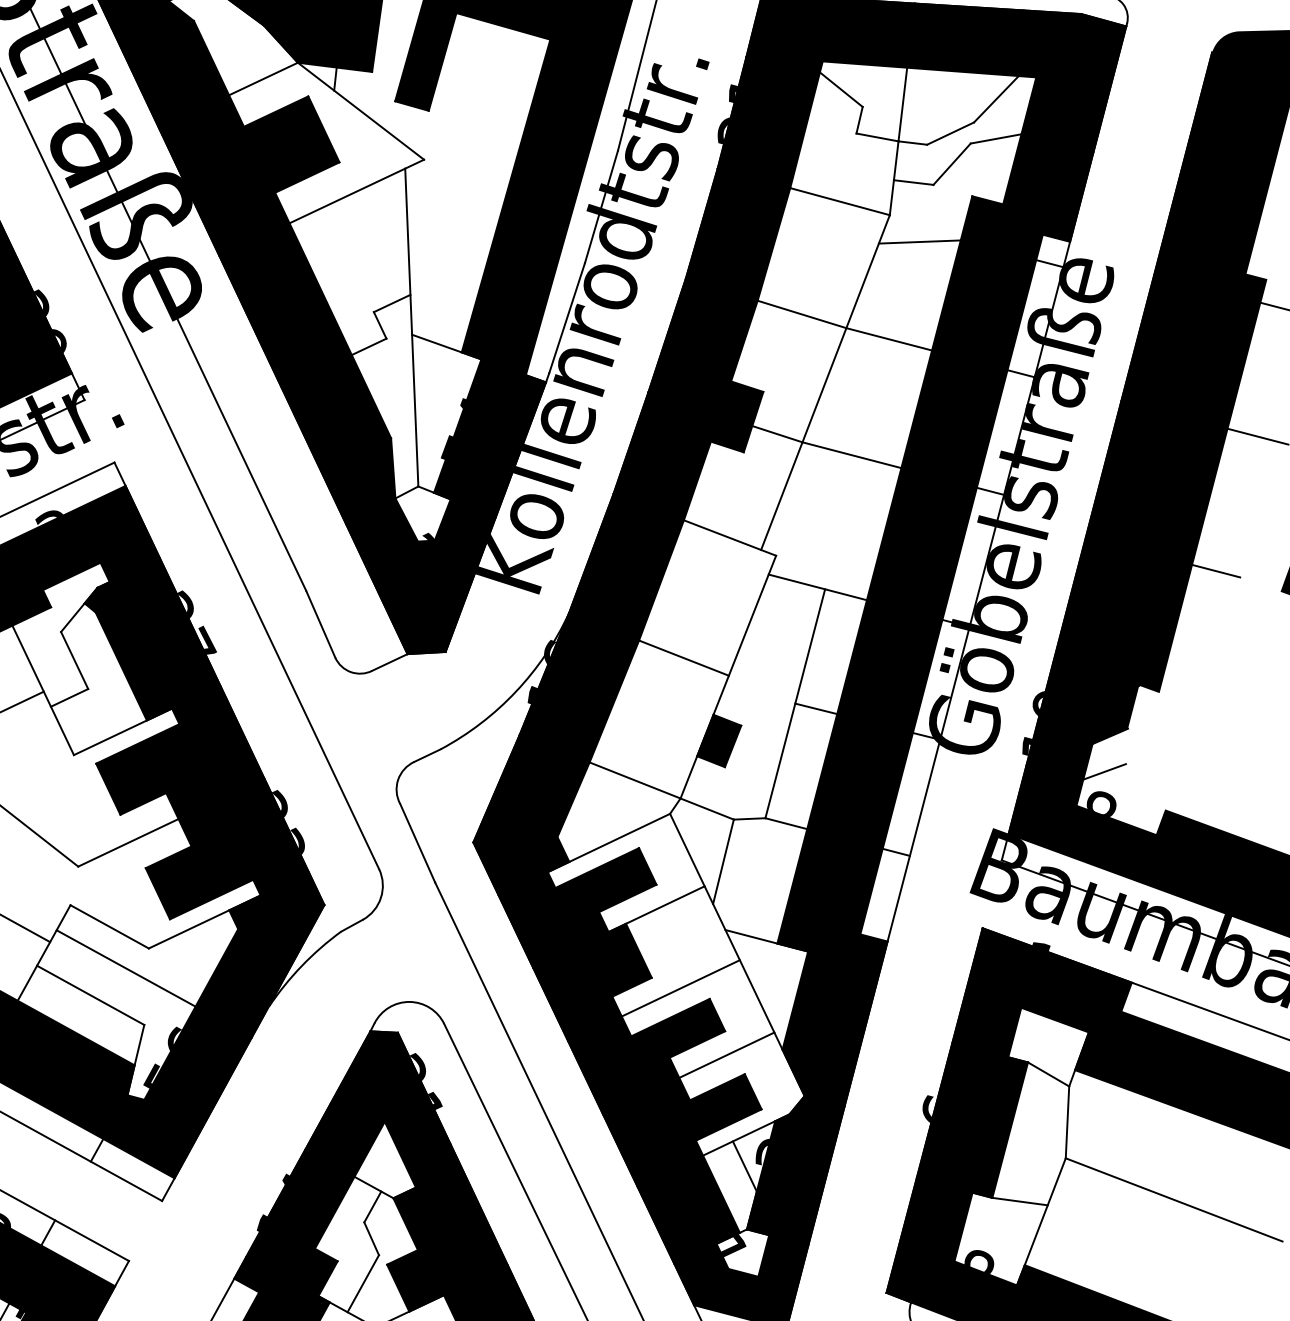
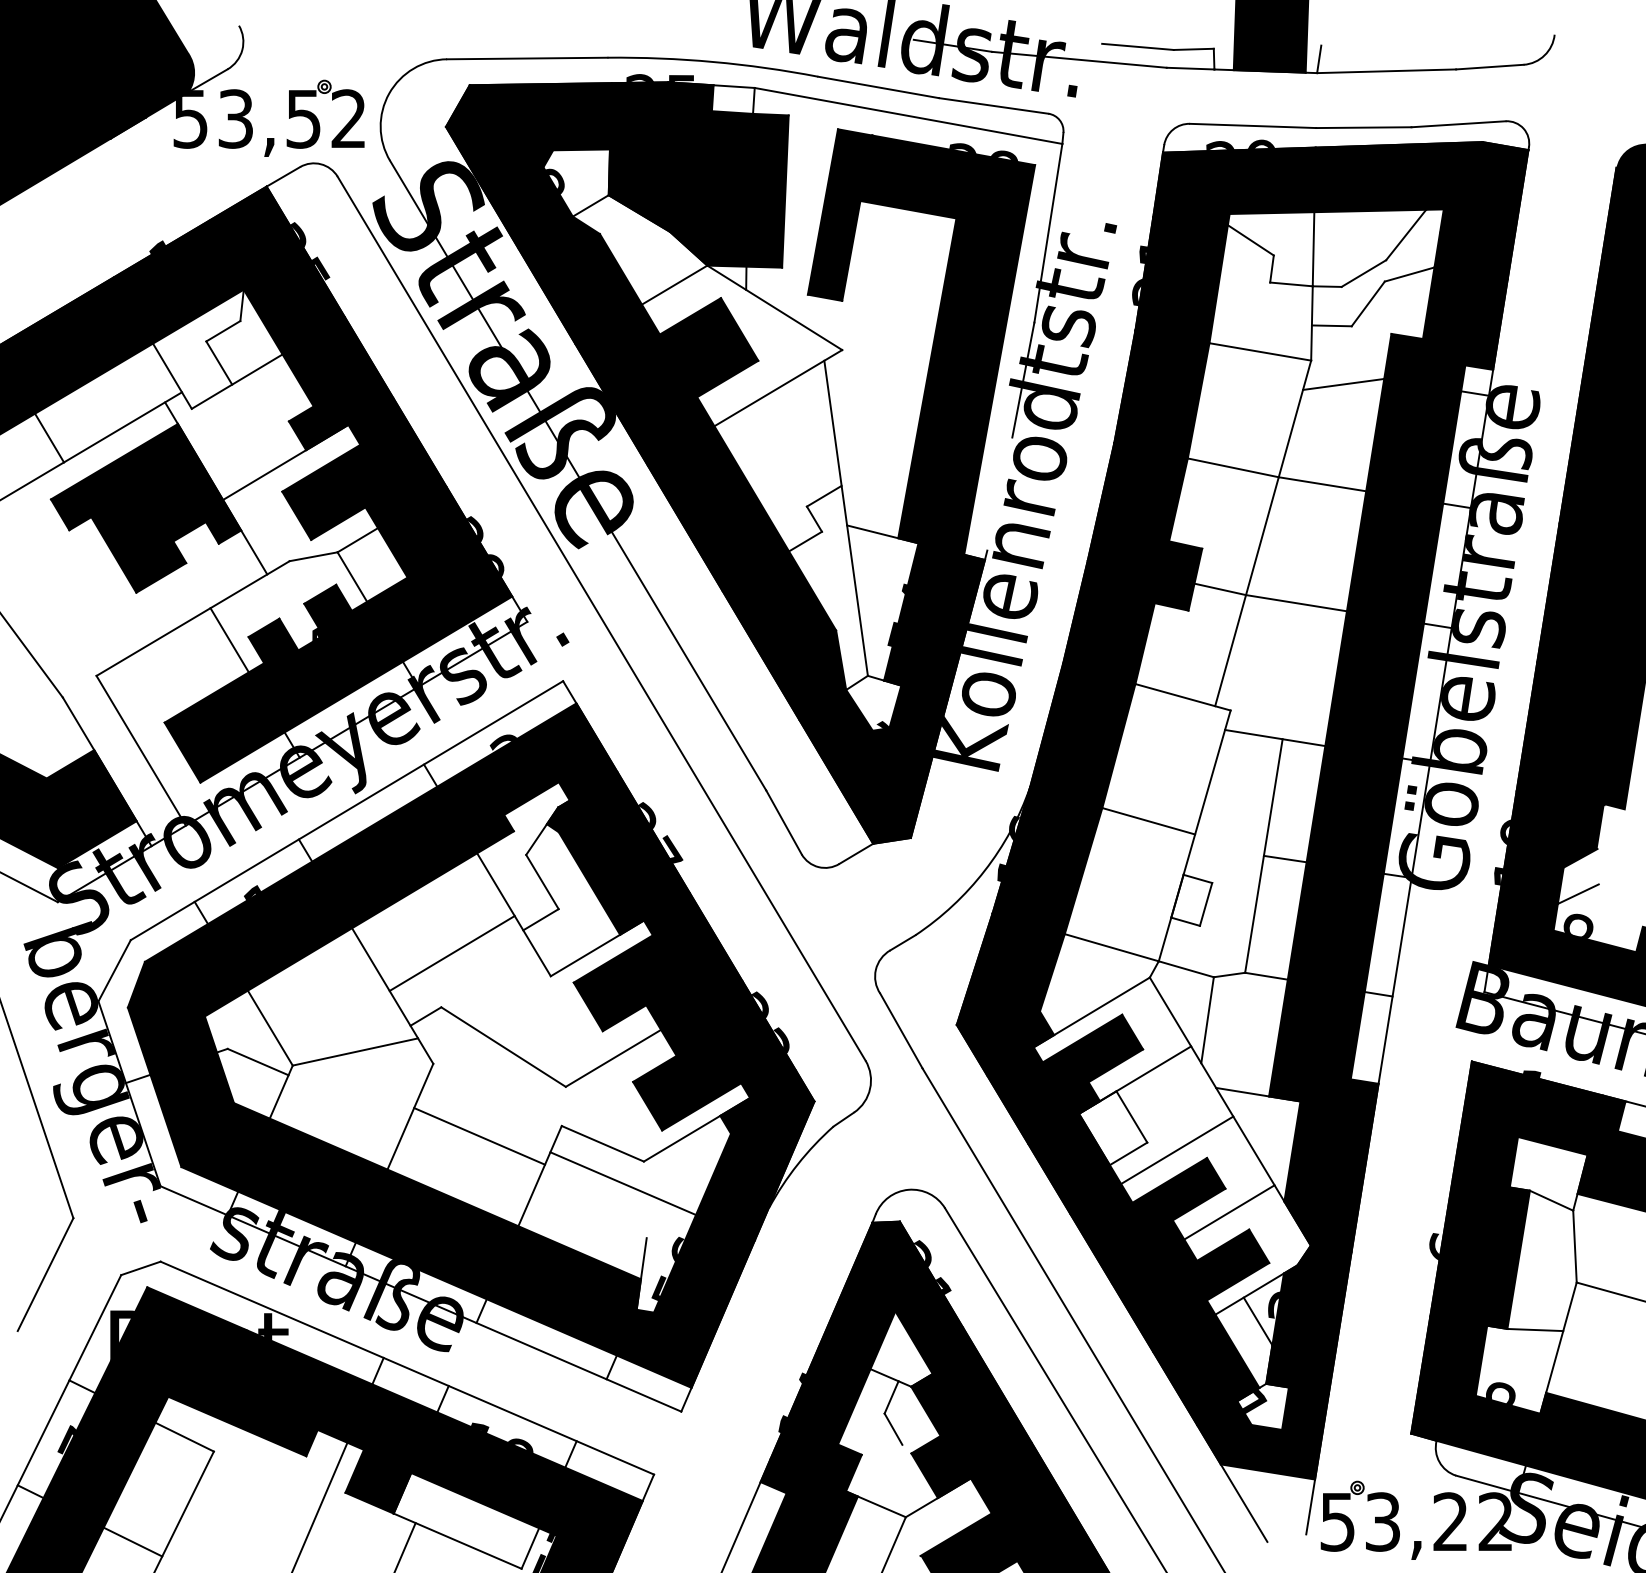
line: (566, 317) -> (999, 493), removed
fill: (719, 740) -> (1191, 899), removed
fill: (619, 960) -> (1113, 1128), removed
line: (90, 995) -> (590, 1213), removed
line: (363, 1283) -> (889, 1474), removed

